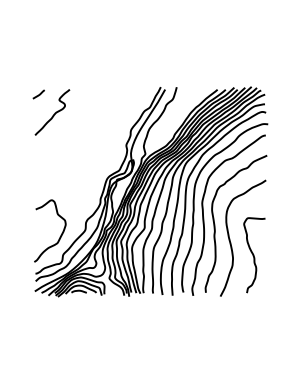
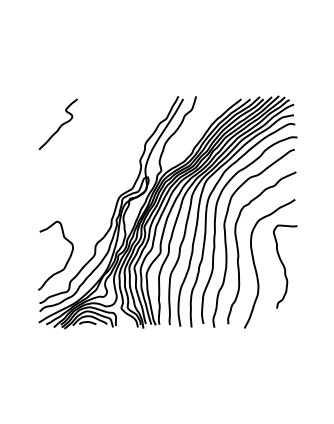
line: (39, 94) -> (43, 104), removed
curve: (253, 255) -> (284, 266), moved

